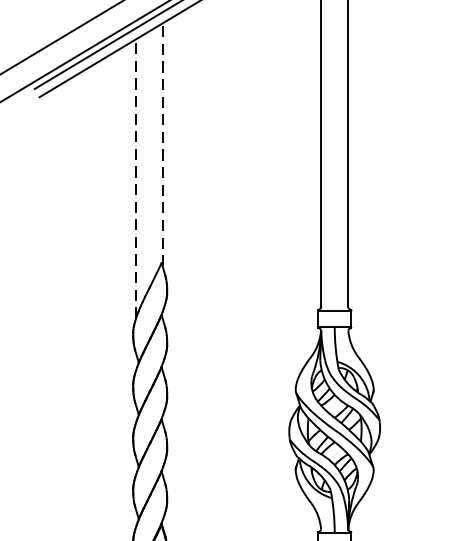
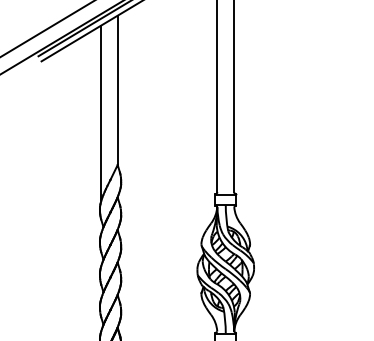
line: (162, 145) -> (118, 91), dashed -> solid
line: (135, 179) -> (101, 112), dashed -> solid

